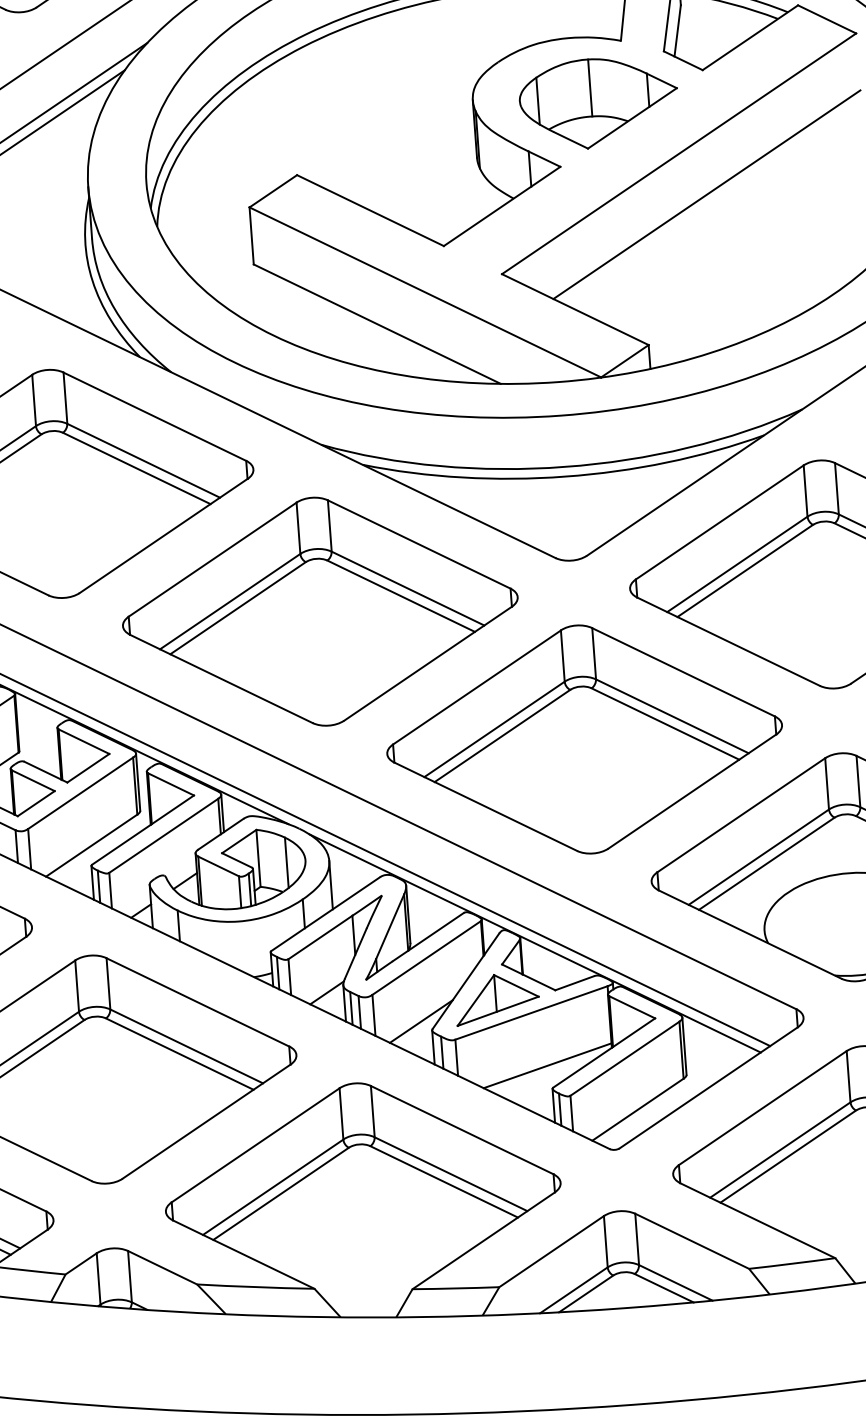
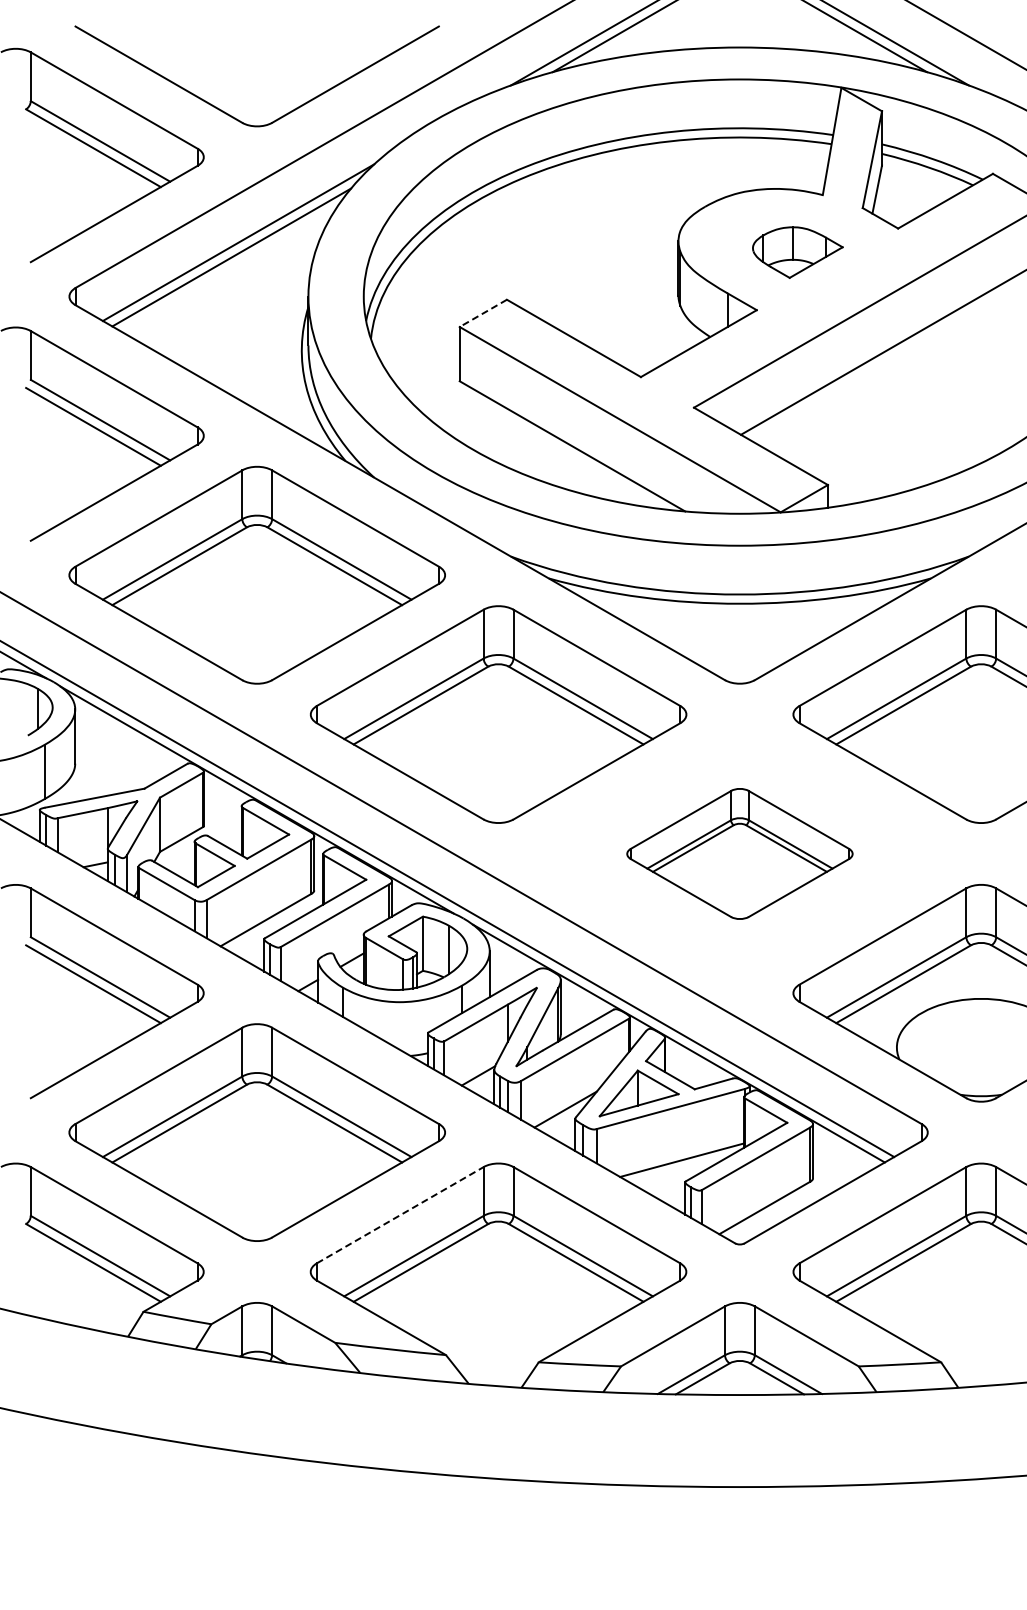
part: (598, 103) -> (797, 252), size x0.6
line: (272, 191) -> (482, 313), solid -> dashed
part: (584, 739) -> (739, 853), size x0.6
line: (255, 1144) -> (400, 1214), solid -> dashed

